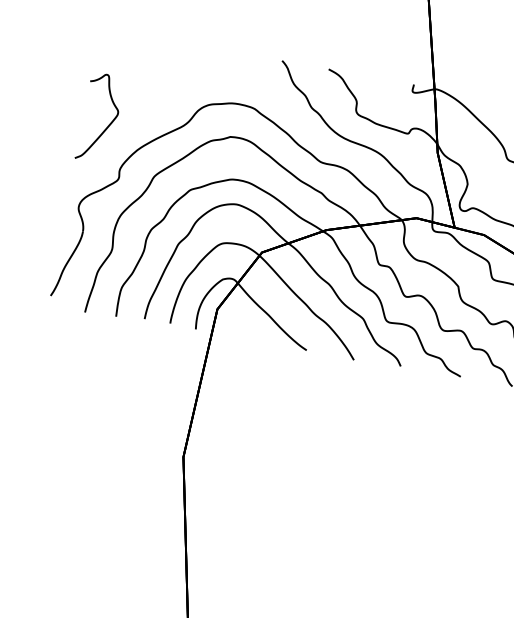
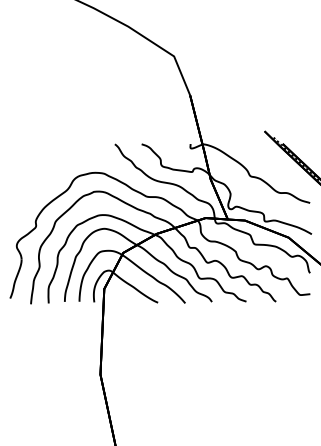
curve: (107, 124) -> (24, 197), removed

